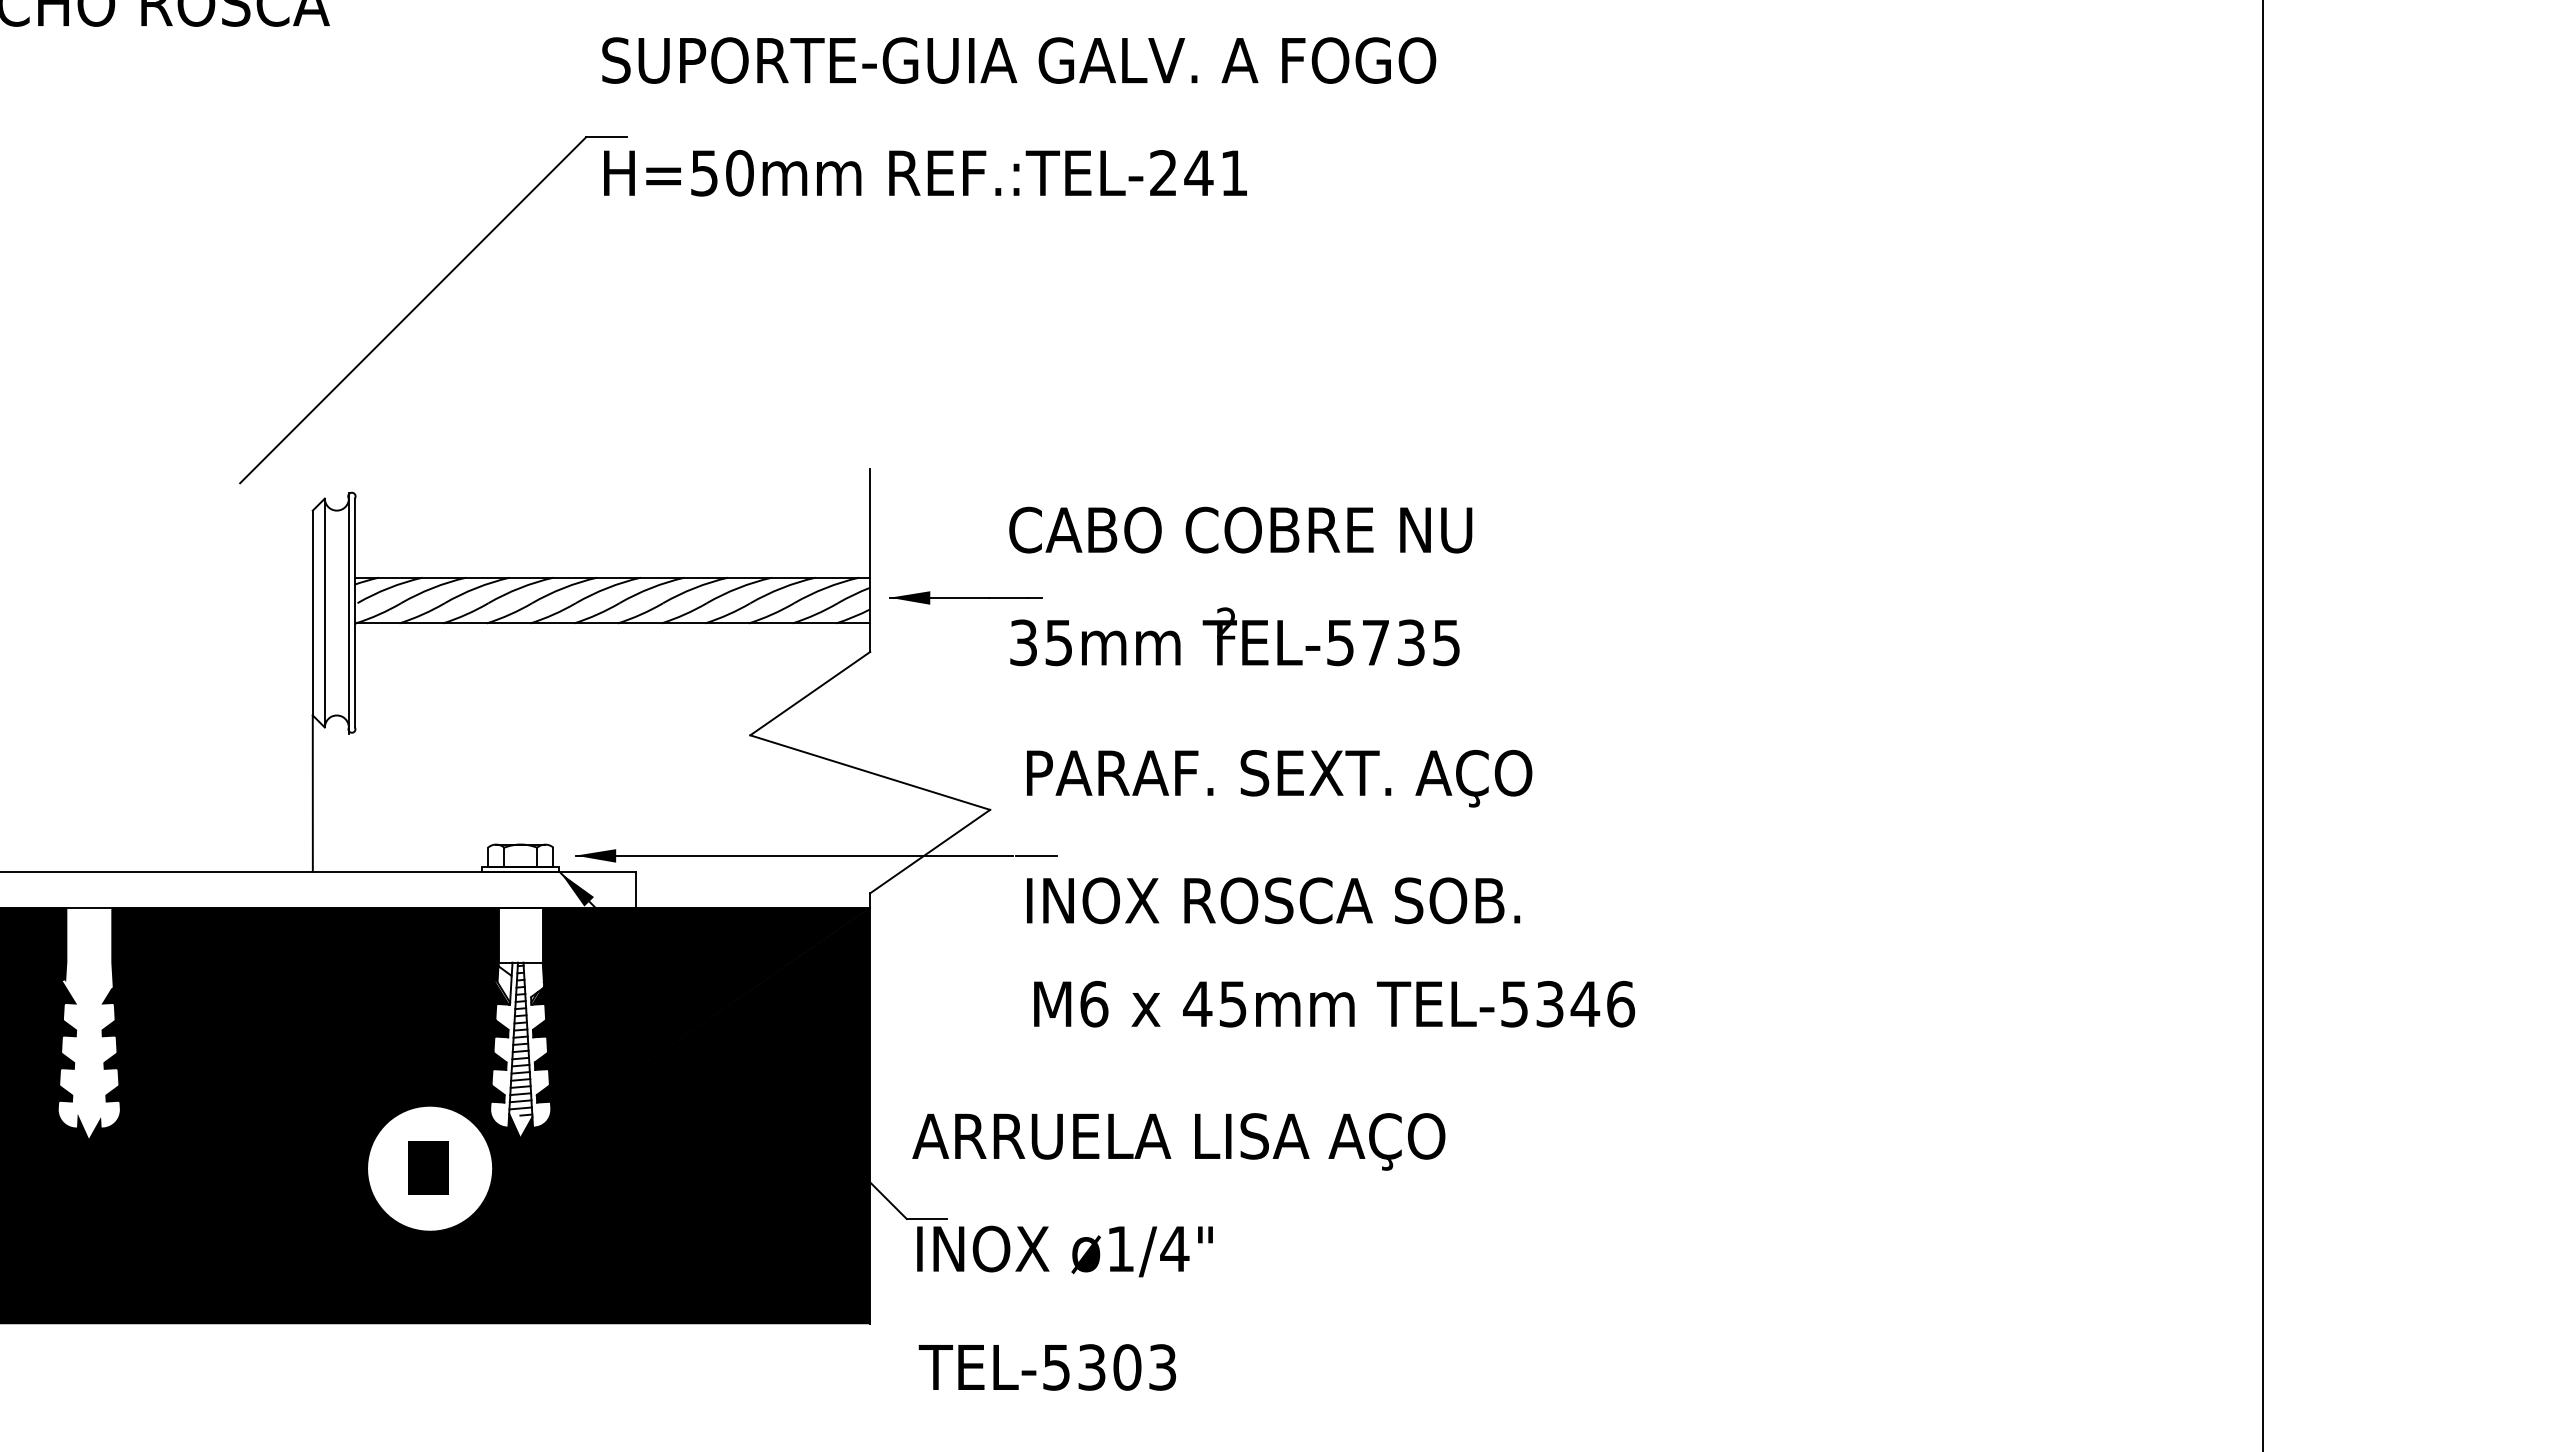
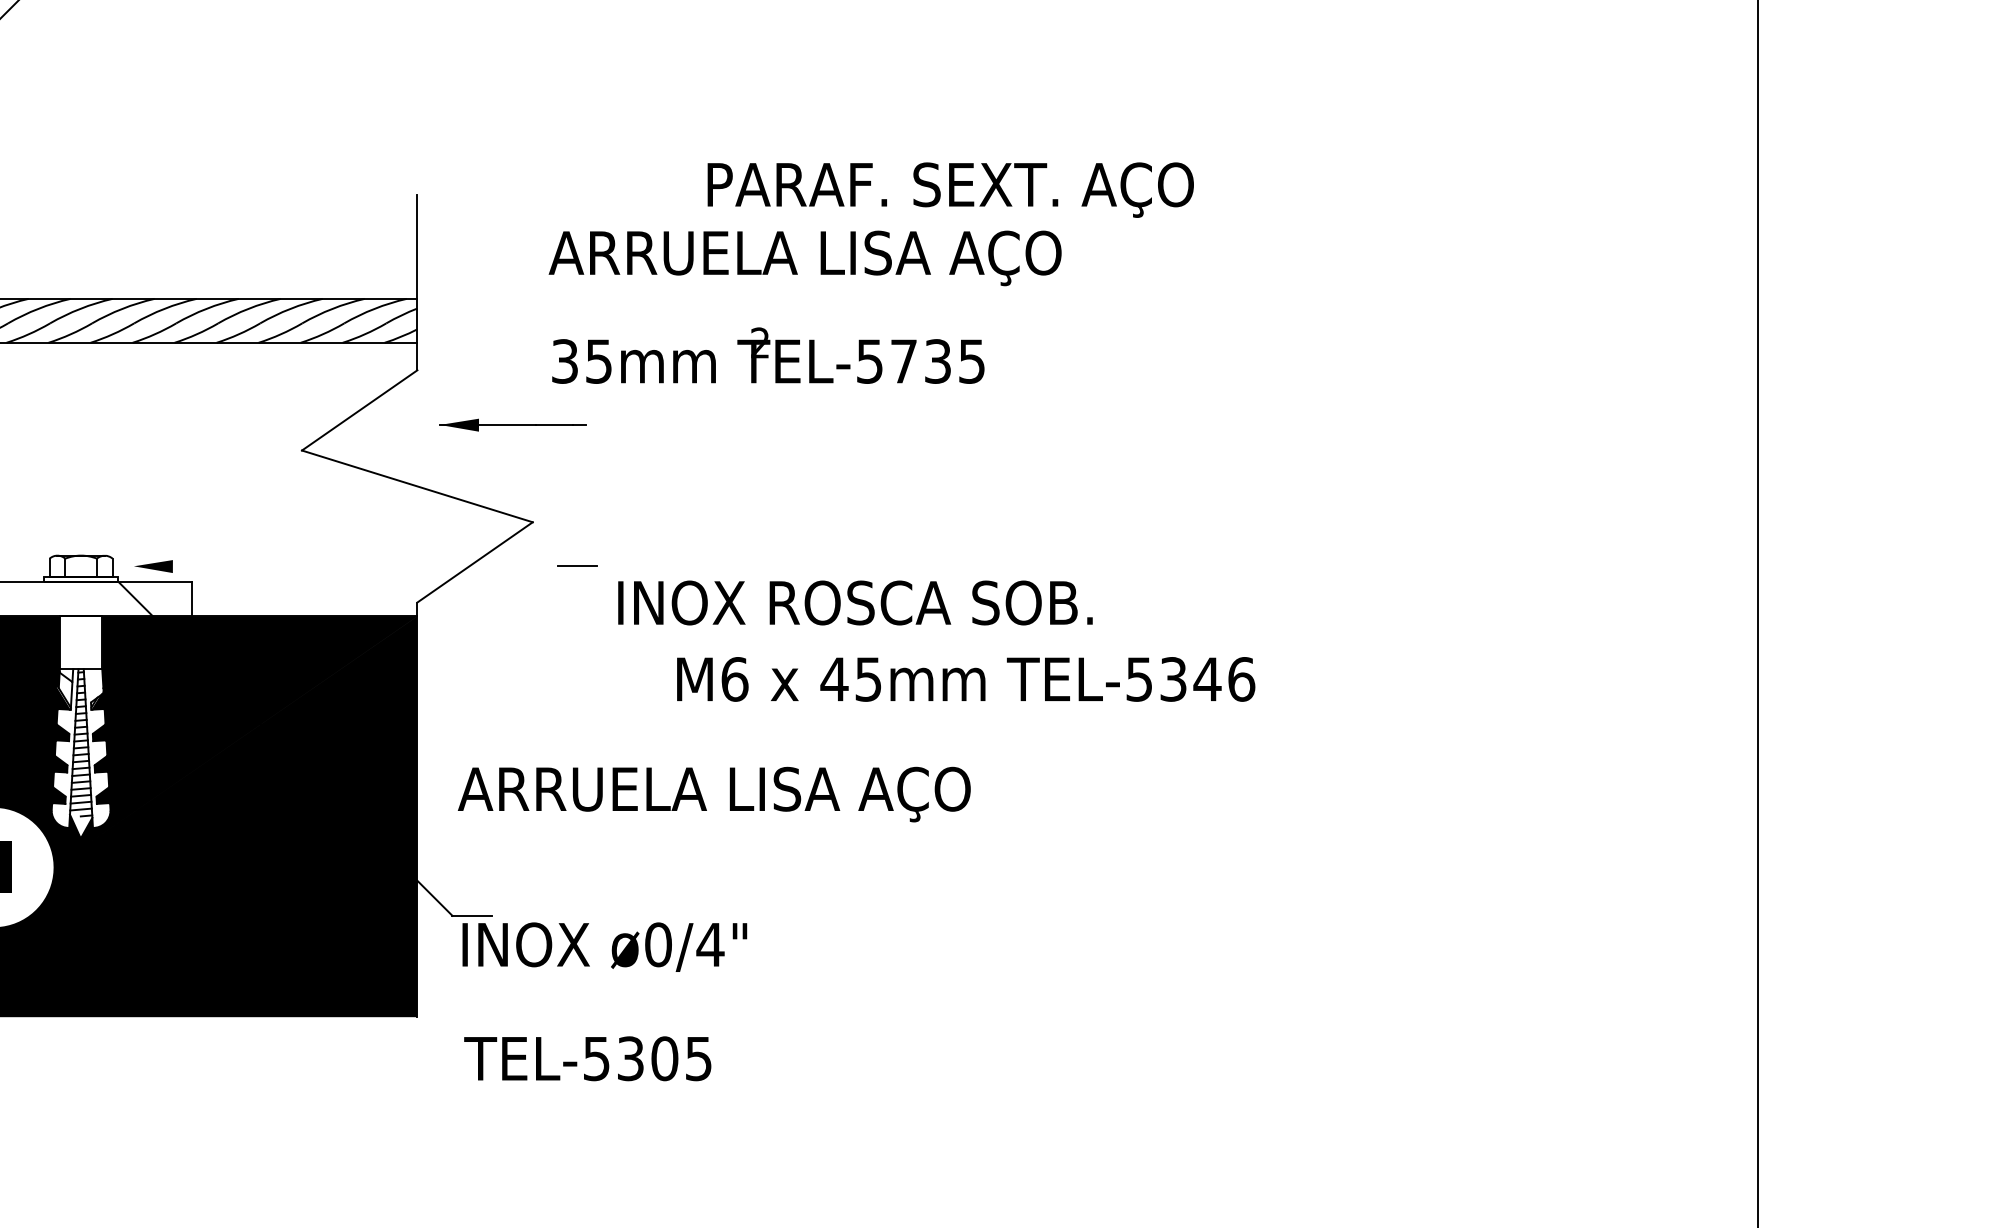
text: (1272, 535) -> (804, 258), CABO COBRE NU -> ARRUELA LISA AÇO
part: (965, 597) -> (512, 424), moved
text: (1279, 778) -> (950, 189), moved
line: (794, 855) -> (344, 566), removed
fill: (577, 889) -> (135, 598), removed
text: (1273, 900) -> (855, 602), moved
text: (1334, 1004) -> (966, 679), moved
text: (1178, 1141) -> (714, 794), moved
text: (1120, 1248) -> (658, 944), ø1/4" -> ø0/4"
text: (1163, 1367) -> (699, 1058), TEL-5303 -> TEL-5305

